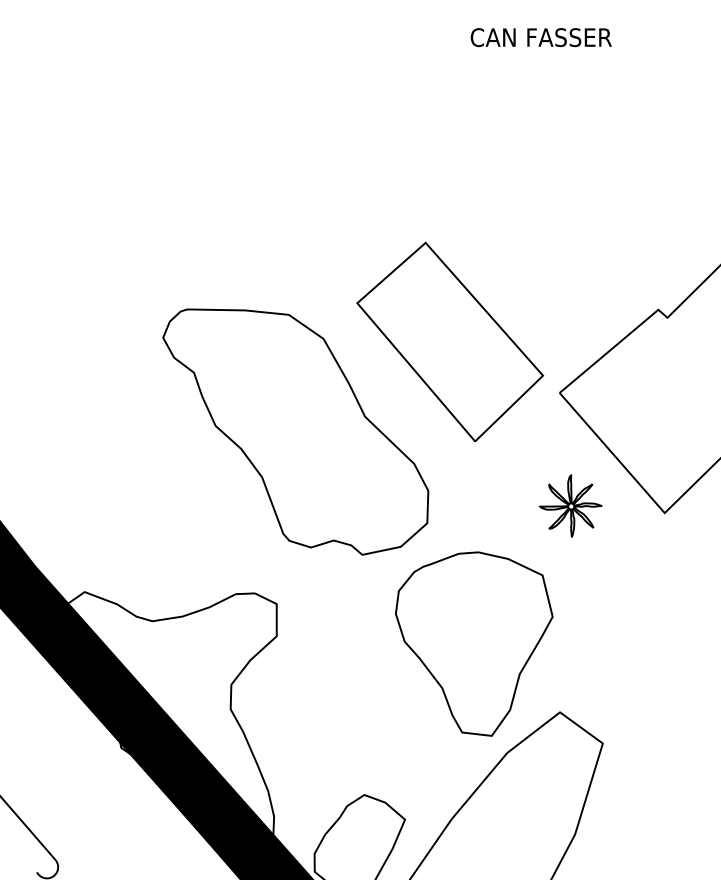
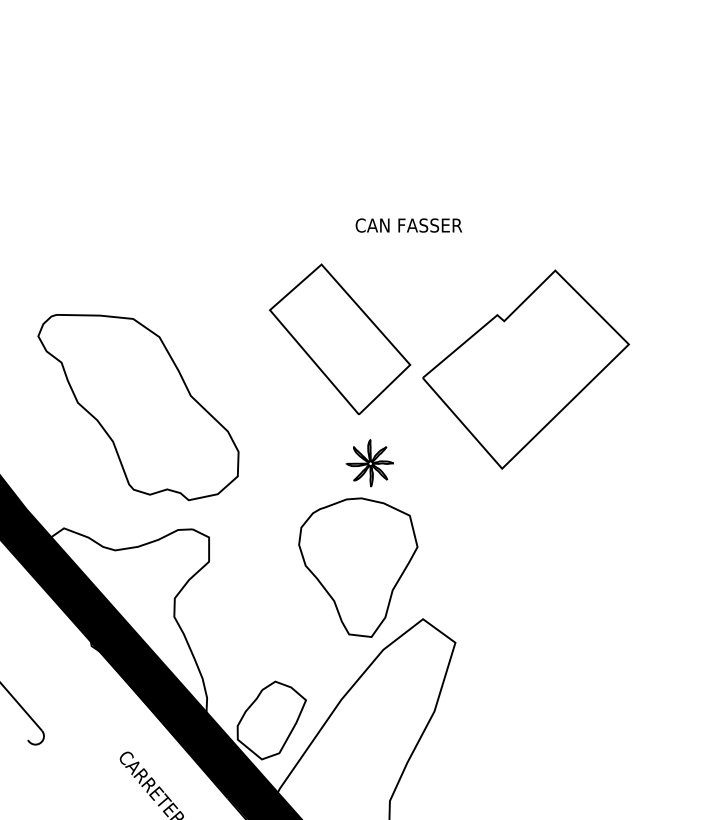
text: (540, 37) -> (408, 225), moved
curve: (252, 461) -> (105, 429), moved
part: (569, 506) -> (369, 463), moved

